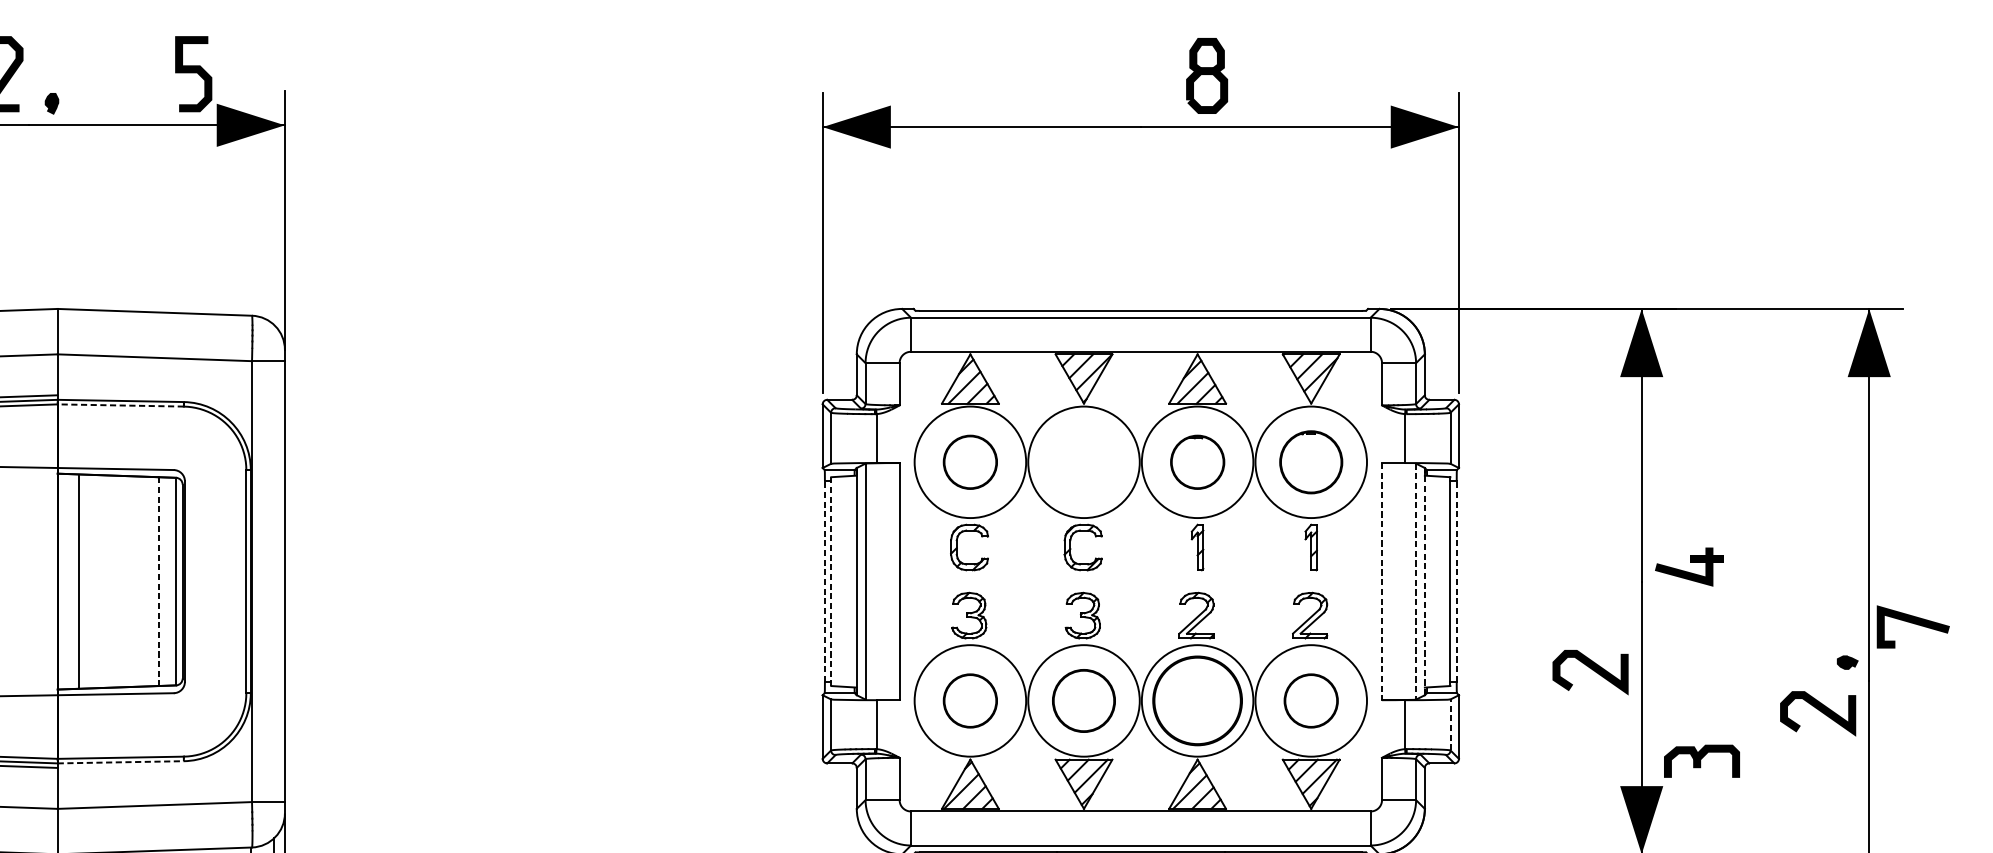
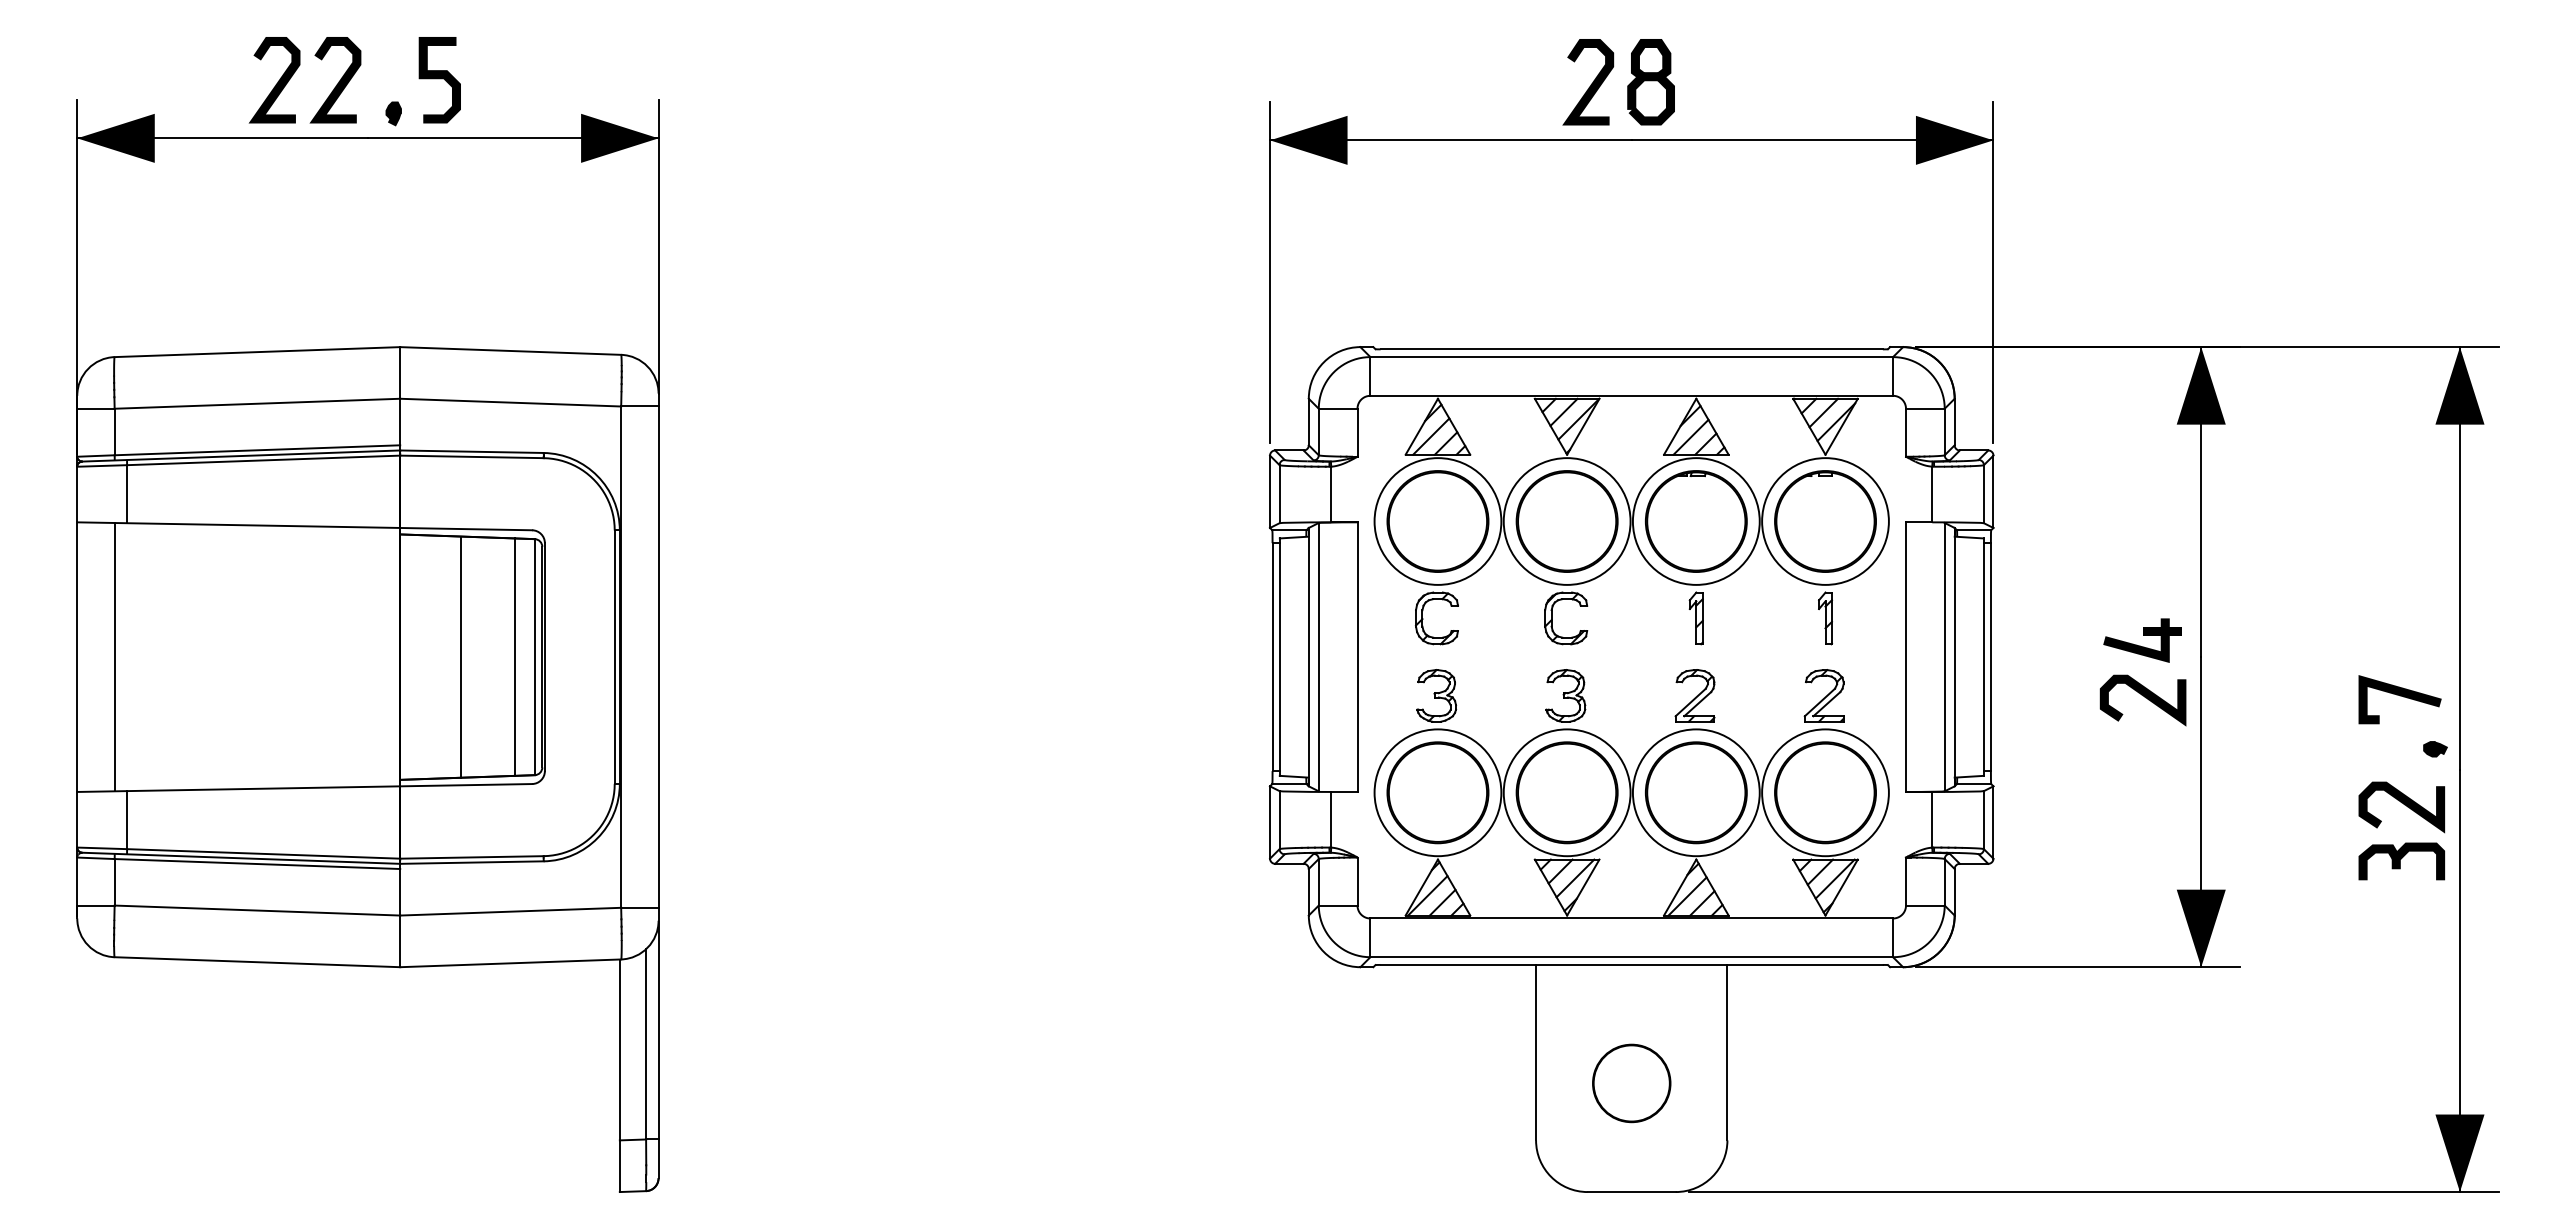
curve: (193, 73) -> (439, 79), moved
part: (1206, 76) -> (1650, 82), moved
curve: (1104, 77) -> (1590, 84), added
line: (120, 405) -> (471, 456), dashed -> solid
circle: (969, 462) -> (1437, 521), size x1.67
circle: (1083, 462) -> (1566, 521), added
part: (1197, 462) -> (1696, 521), size x1.67
part: (1311, 462) -> (1825, 521), size x1.43
part: (1689, 566) -> (2142, 640), moved
line: (79, 581) -> (461, 656), moved
line: (159, 581) -> (515, 657), dashed -> solid
line: (824, 581) -> (1272, 657), dashed -> solid
line: (831, 581) -> (1279, 657), dashed -> solid
line: (1381, 581) -> (1905, 657), dashed -> solid
line: (1415, 581) -> (1944, 657), dashed -> solid
line: (1424, 581) -> (1954, 656), dashed -> solid
line: (1456, 581) -> (1990, 657), dashed -> solid
line: (1913, 624) -> (2400, 696), moved
curve: (1591, 669) -> (2144, 697), moved
circle: (969, 700) -> (1437, 792), size x1.67
circle: (1083, 700) -> (1566, 792), size x1.43
circle: (1311, 700) -> (1825, 792), size x1.67
line: (1450, 724) -> (1983, 819), dashed -> solid
part: (1701, 761) -> (2401, 861), moved
line: (120, 762) -> (471, 862), dashed -> solid

